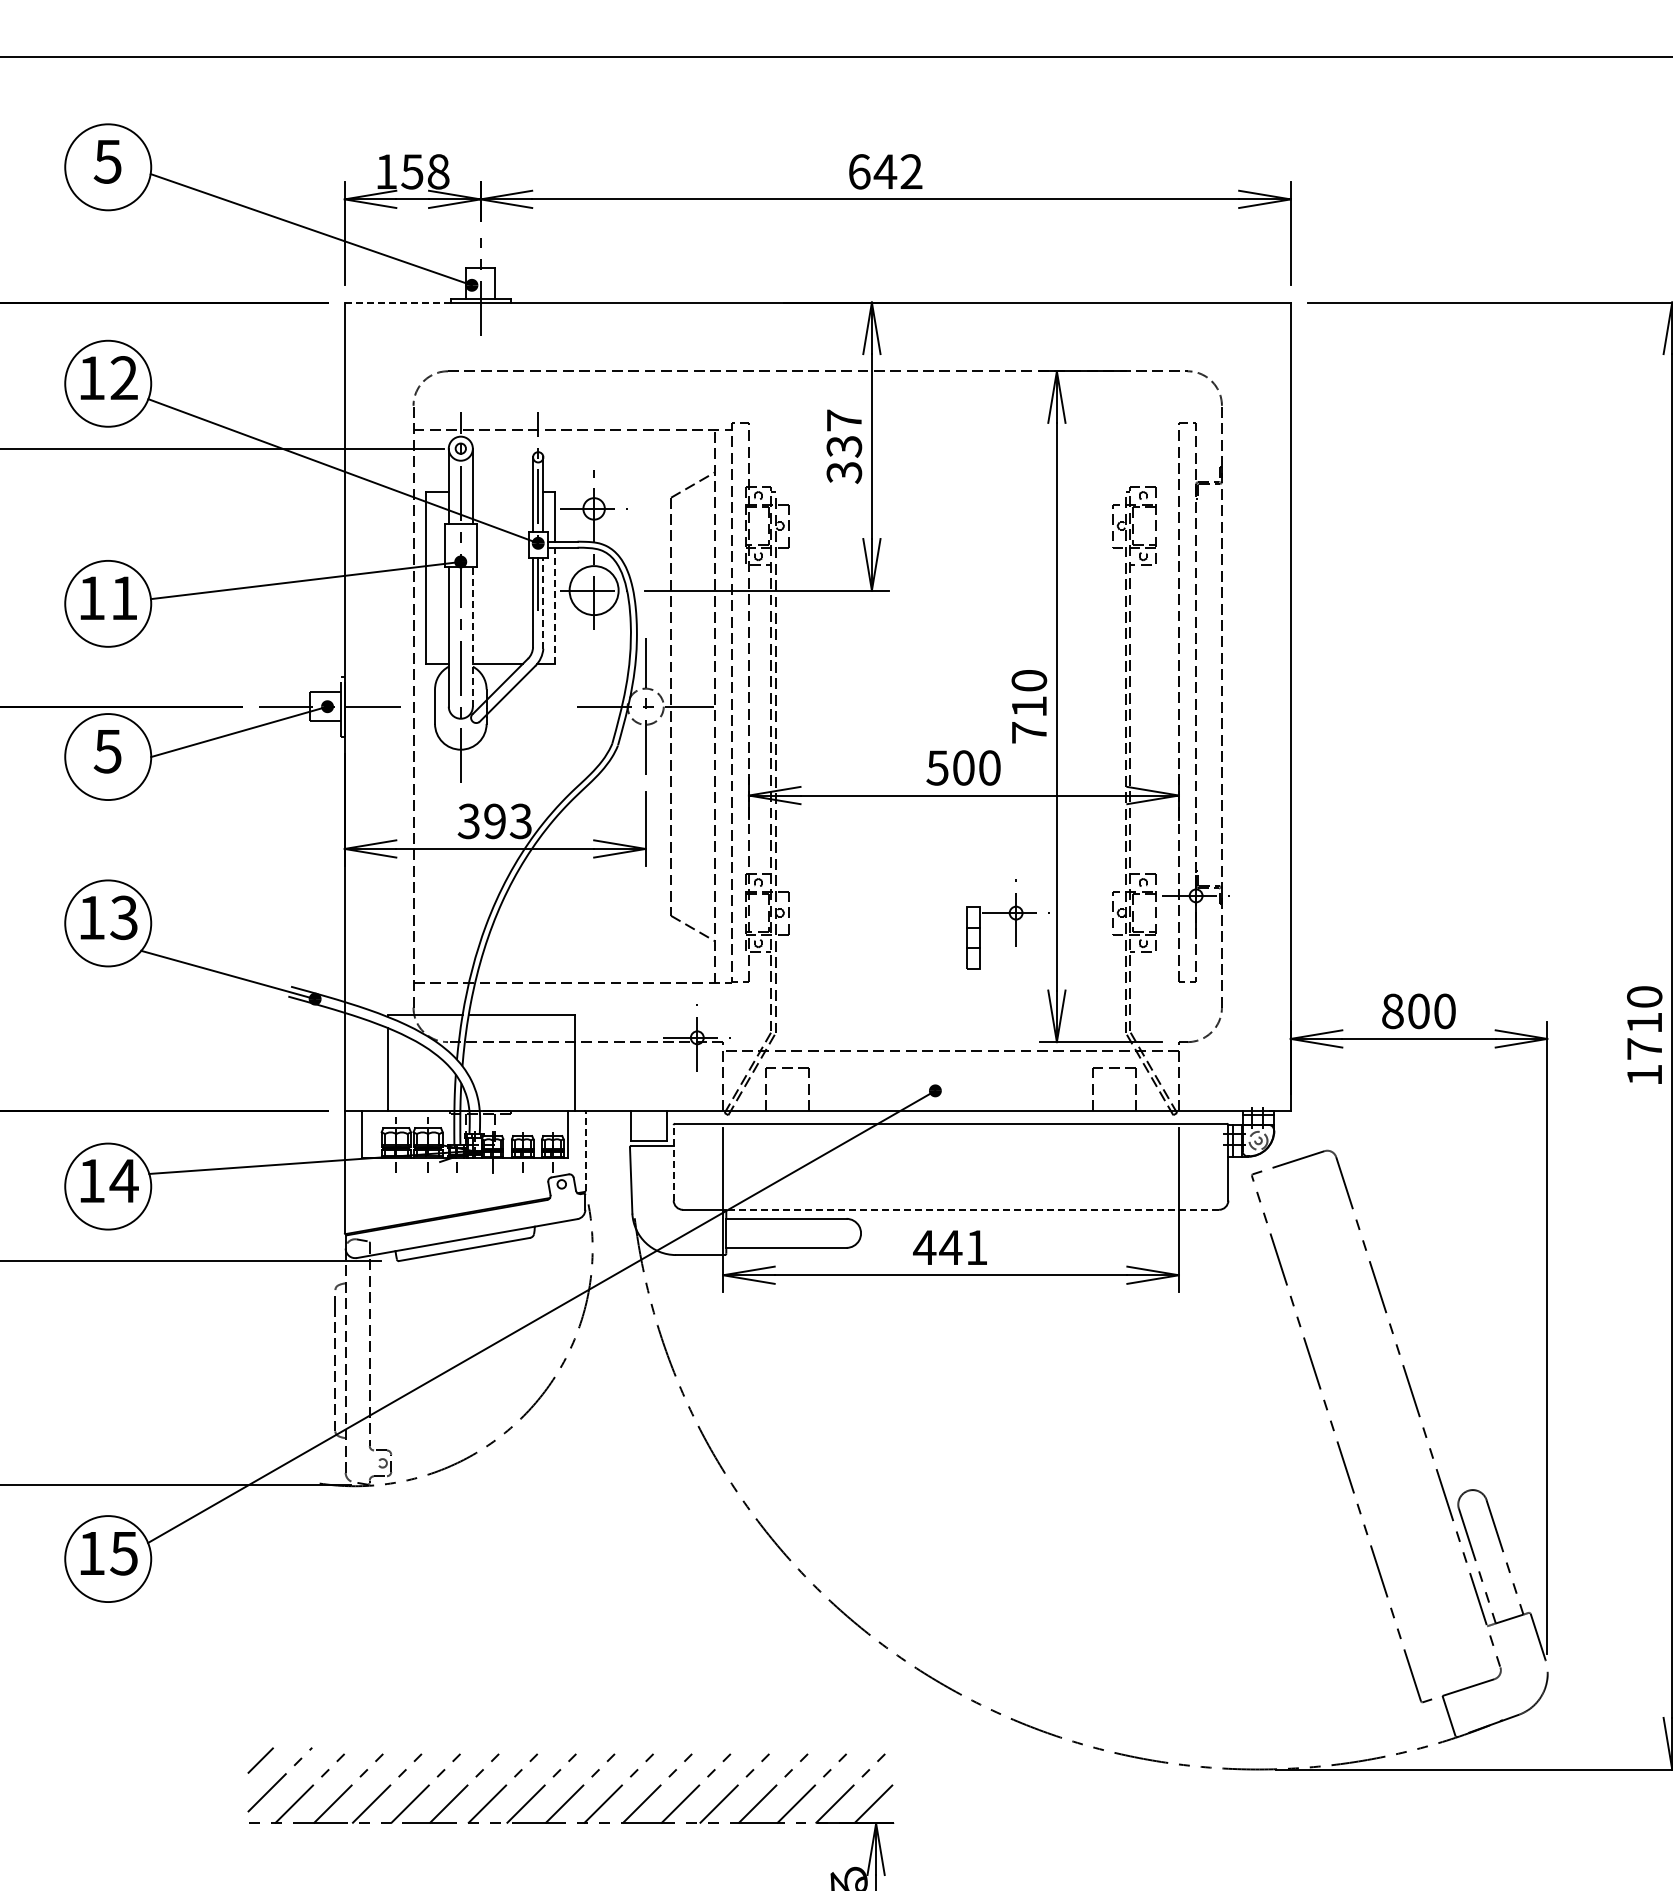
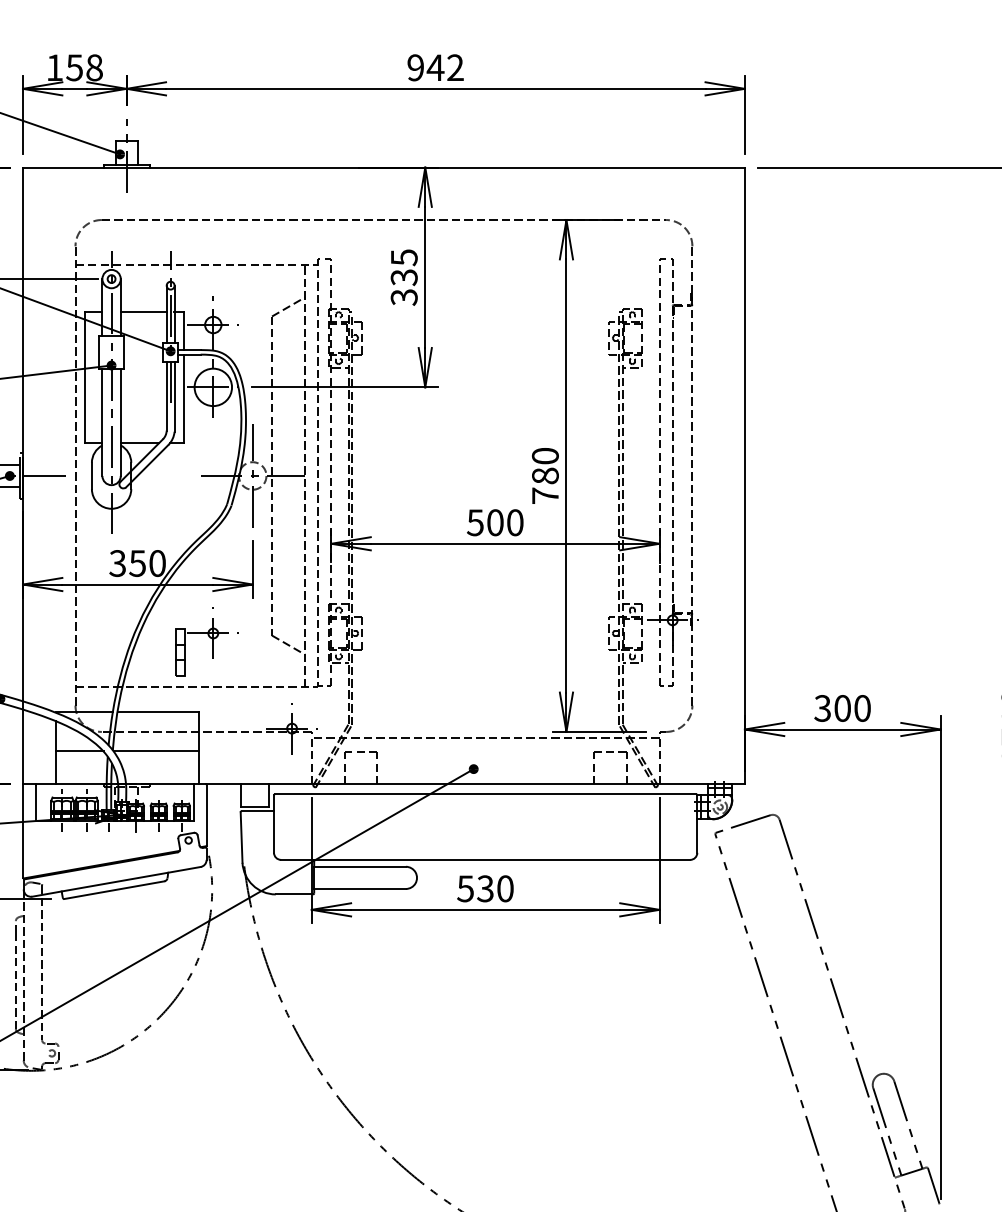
text: (859, 171) -> (415, 67), 642 -> 942
line: (397, 302) -> (63, 167), dashed -> solid
text: (844, 420) -> (404, 257), 337 -> 335
line: (502, 491) -> (143, 311), added
line: (543, 602) -> (174, 396), dashed -> solid
line: (555, 605) -> (183, 398), dashed -> solid
line: (472, 636) -> (120, 422), dashed -> solid
text: (1029, 706) -> (545, 475), 710 -> 780
text: (507, 821) -> (147, 563), 393 -> 350
part: (1012, 919) -> (210, 638), moved
text: (1392, 1011) -> (822, 708), 800 -> 300
line: (418, 1067) -> (79, 751), added
line: (519, 1067) -> (156, 751), added
line: (585, 1151) -> (206, 815), dashed -> solid
line: (673, 1162) -> (273, 823), dashed -> solid
line: (972, 1209) -> (502, 859), dashed -> solid
text: (950, 1247) -> (485, 888), 441 -> 530

